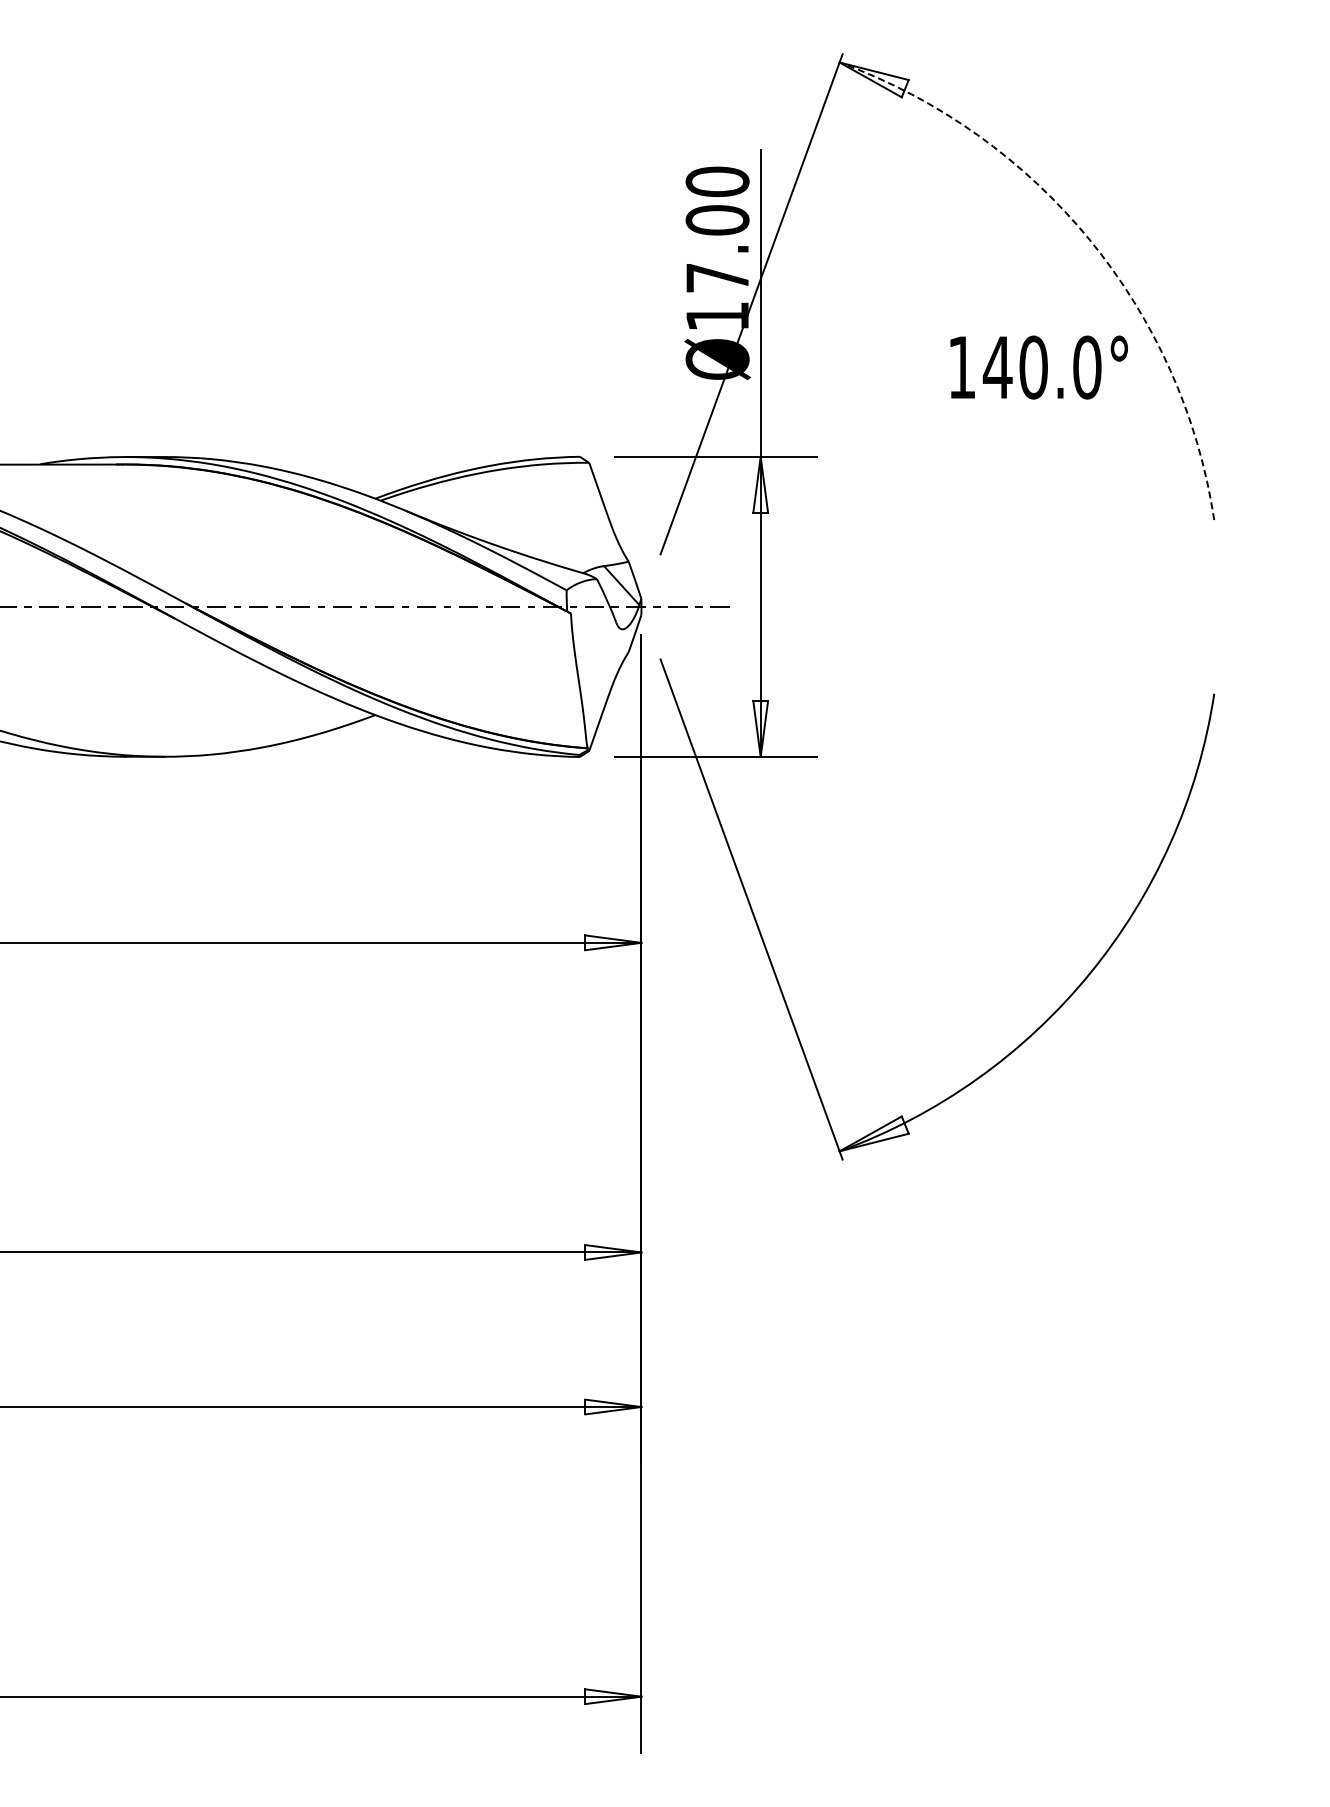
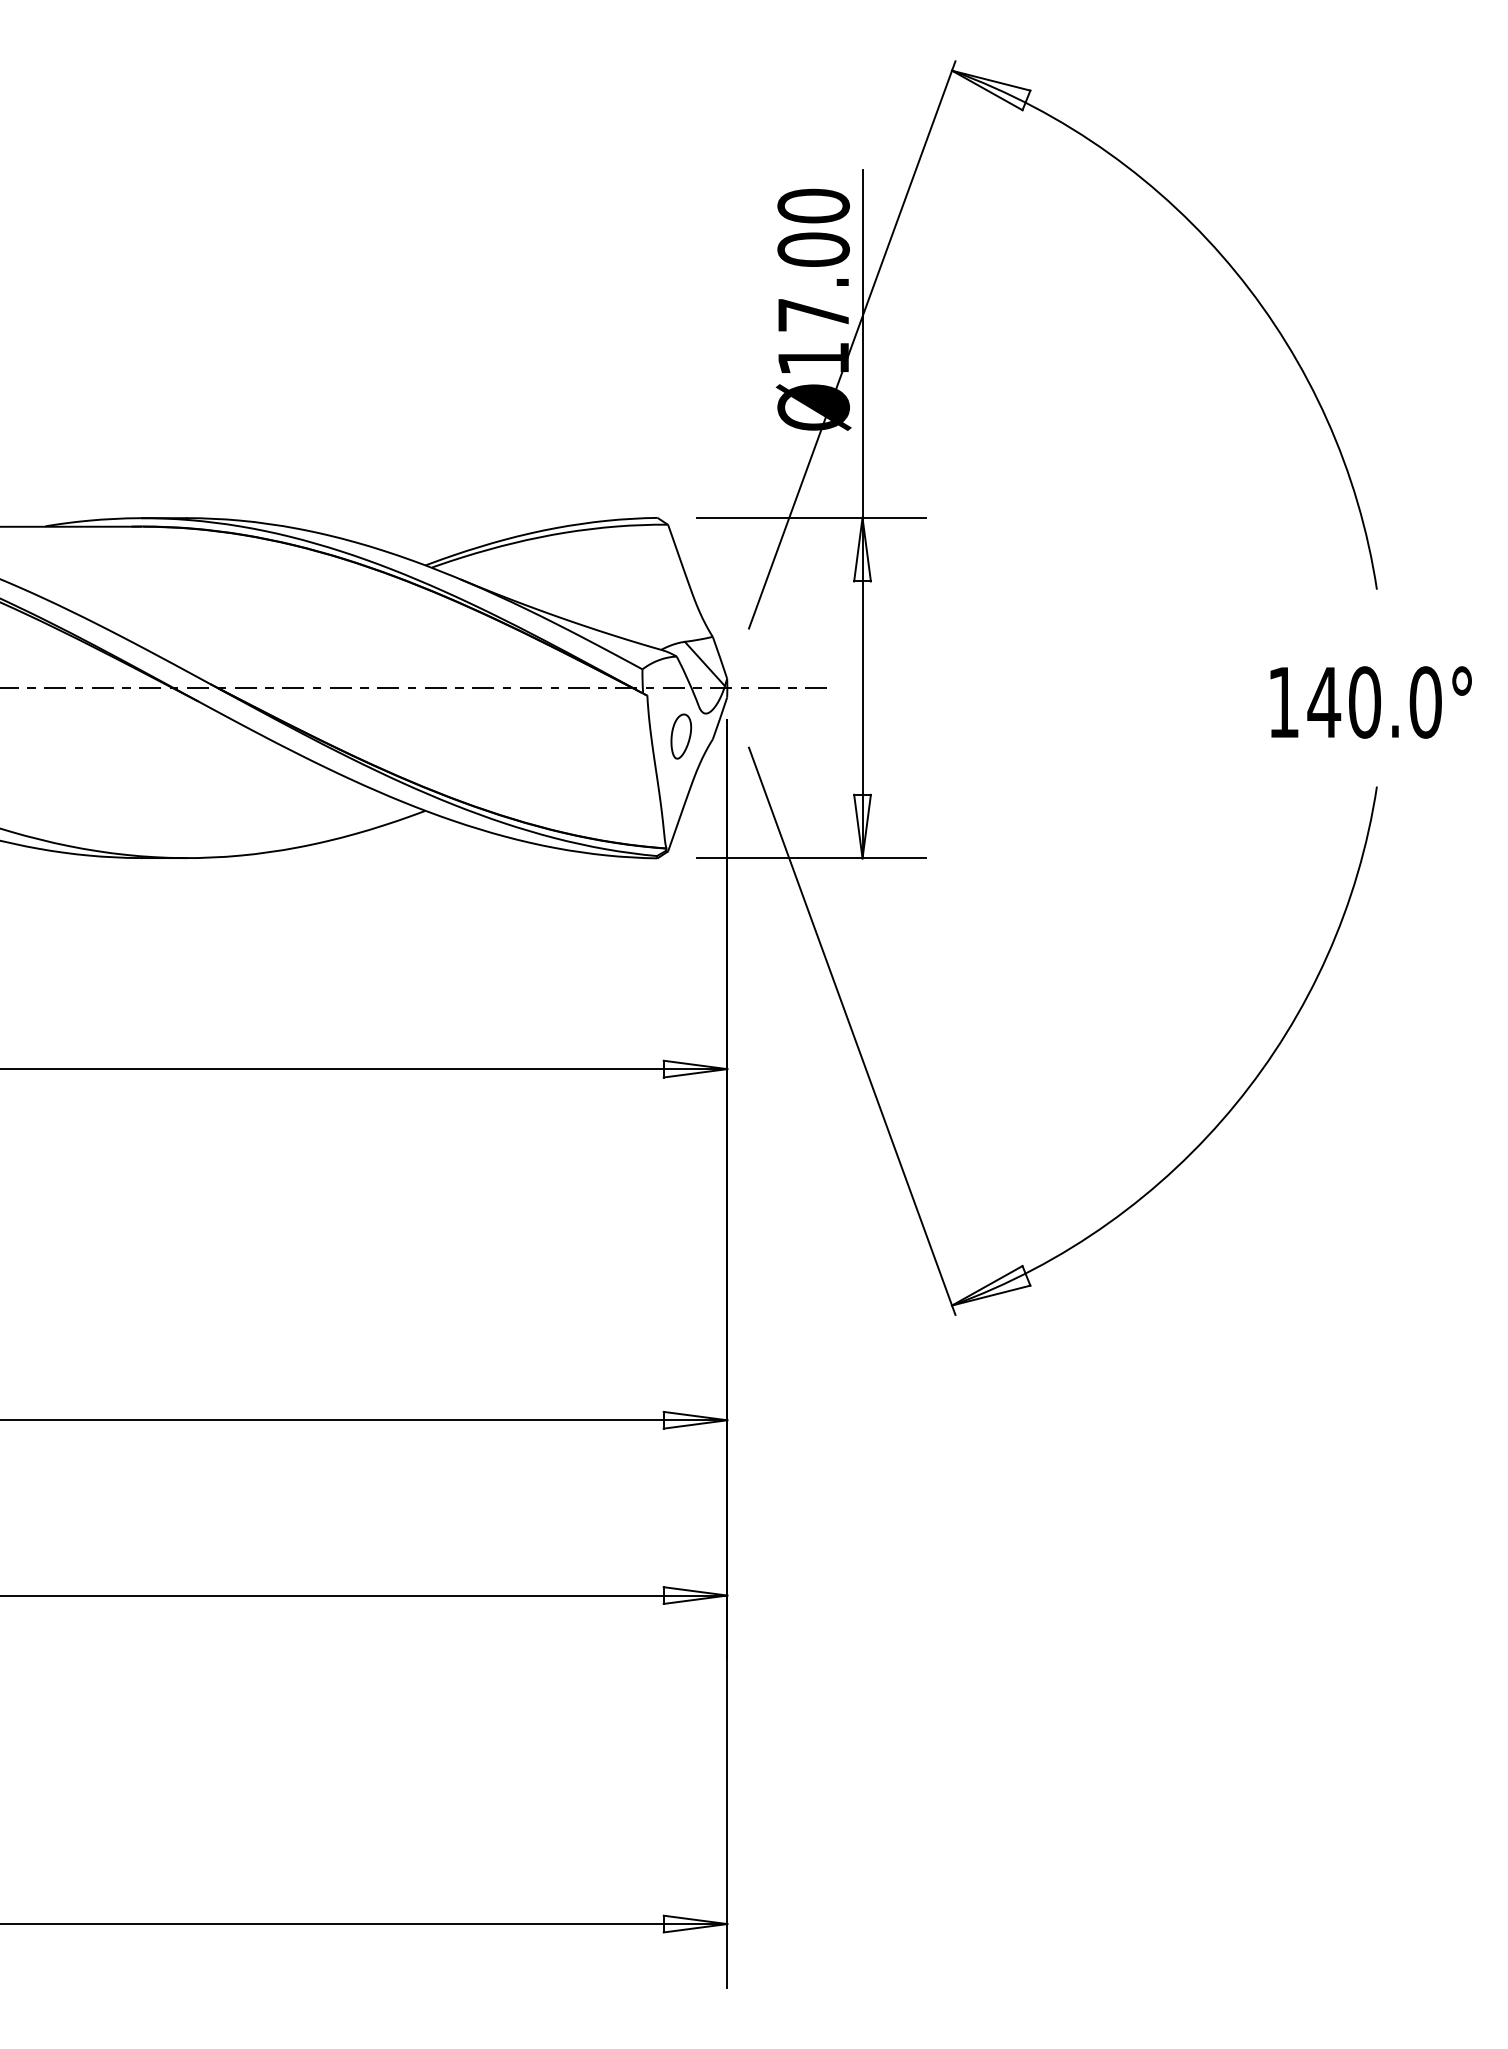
arc: (1089, 239) -> (1235, 271), dashed -> solid
text: (1038, 367) -> (1370, 702), moved
part: (600, 649) -> (680, 736), added

